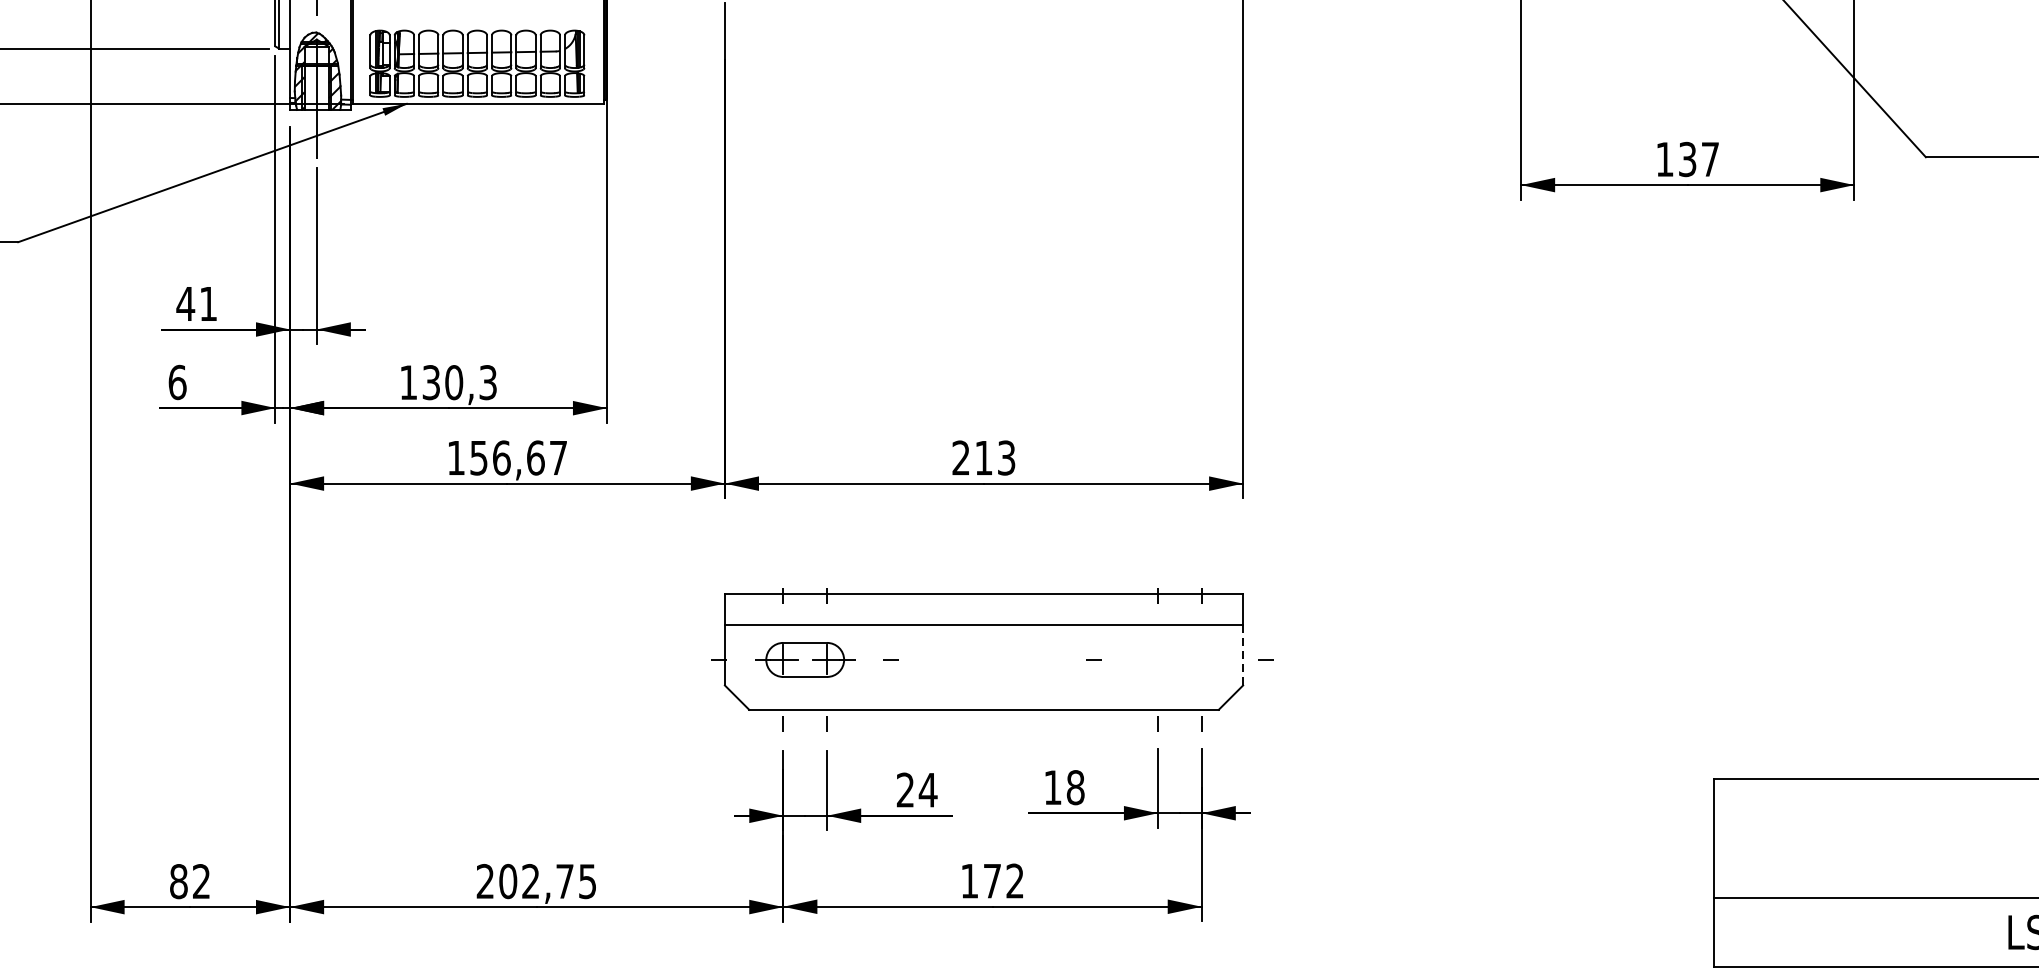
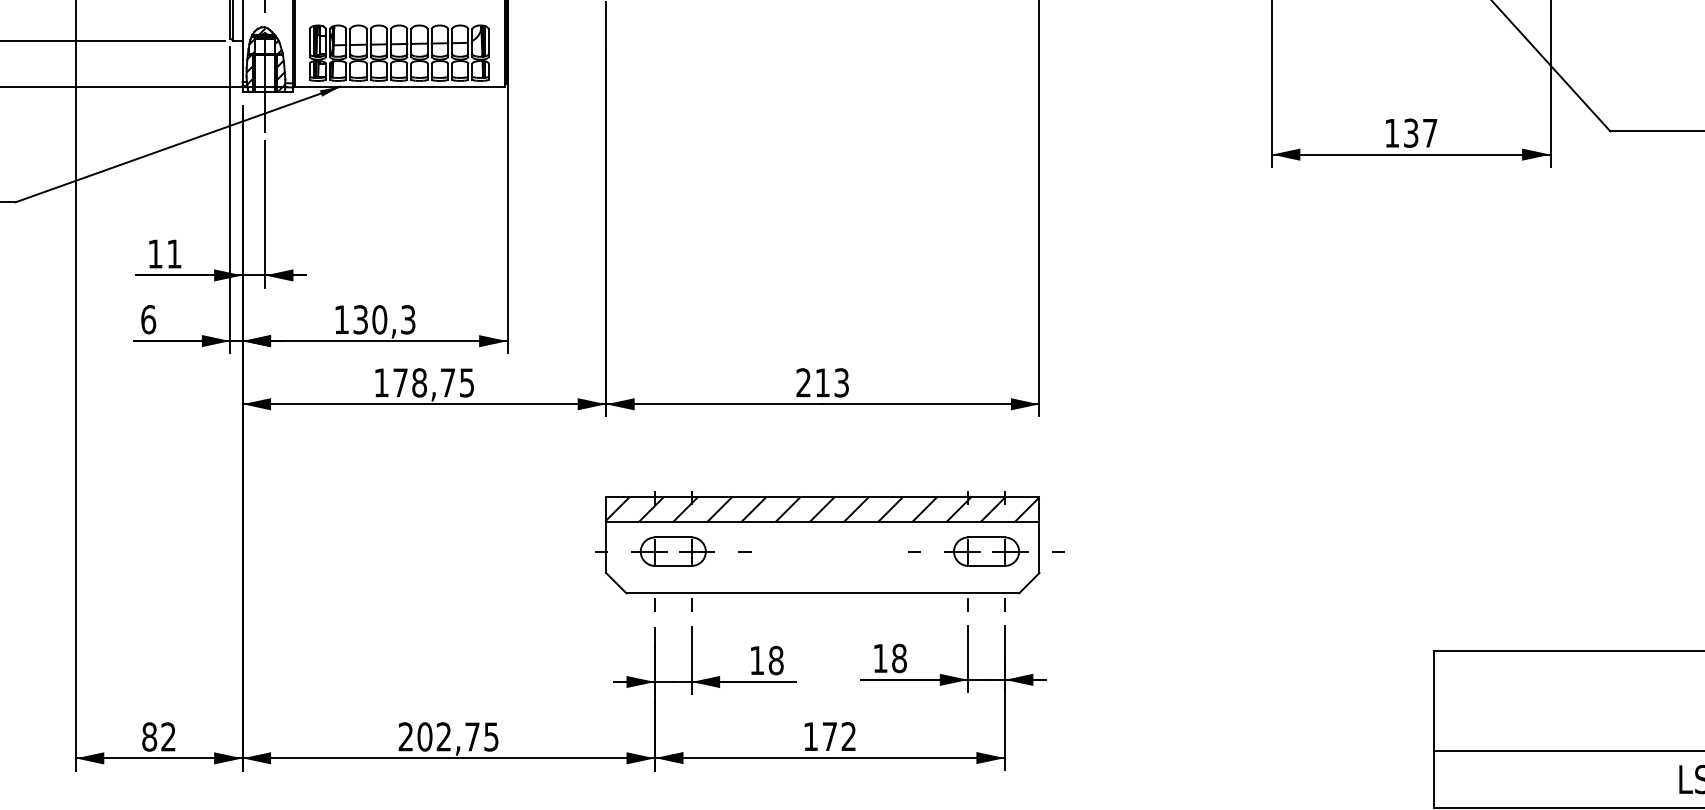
text: (185, 303) -> (155, 253), 41 -> 11
text: (518, 457) -> (433, 382), 156,67 -> 178,75
hatch: (983, 609) -> (822, 509), added
line: (1243, 654) -> (1039, 547), dashed -> solid
part: (1179, 659) -> (986, 551), added
text: (917, 790) -> (767, 660), 24 -> 18

